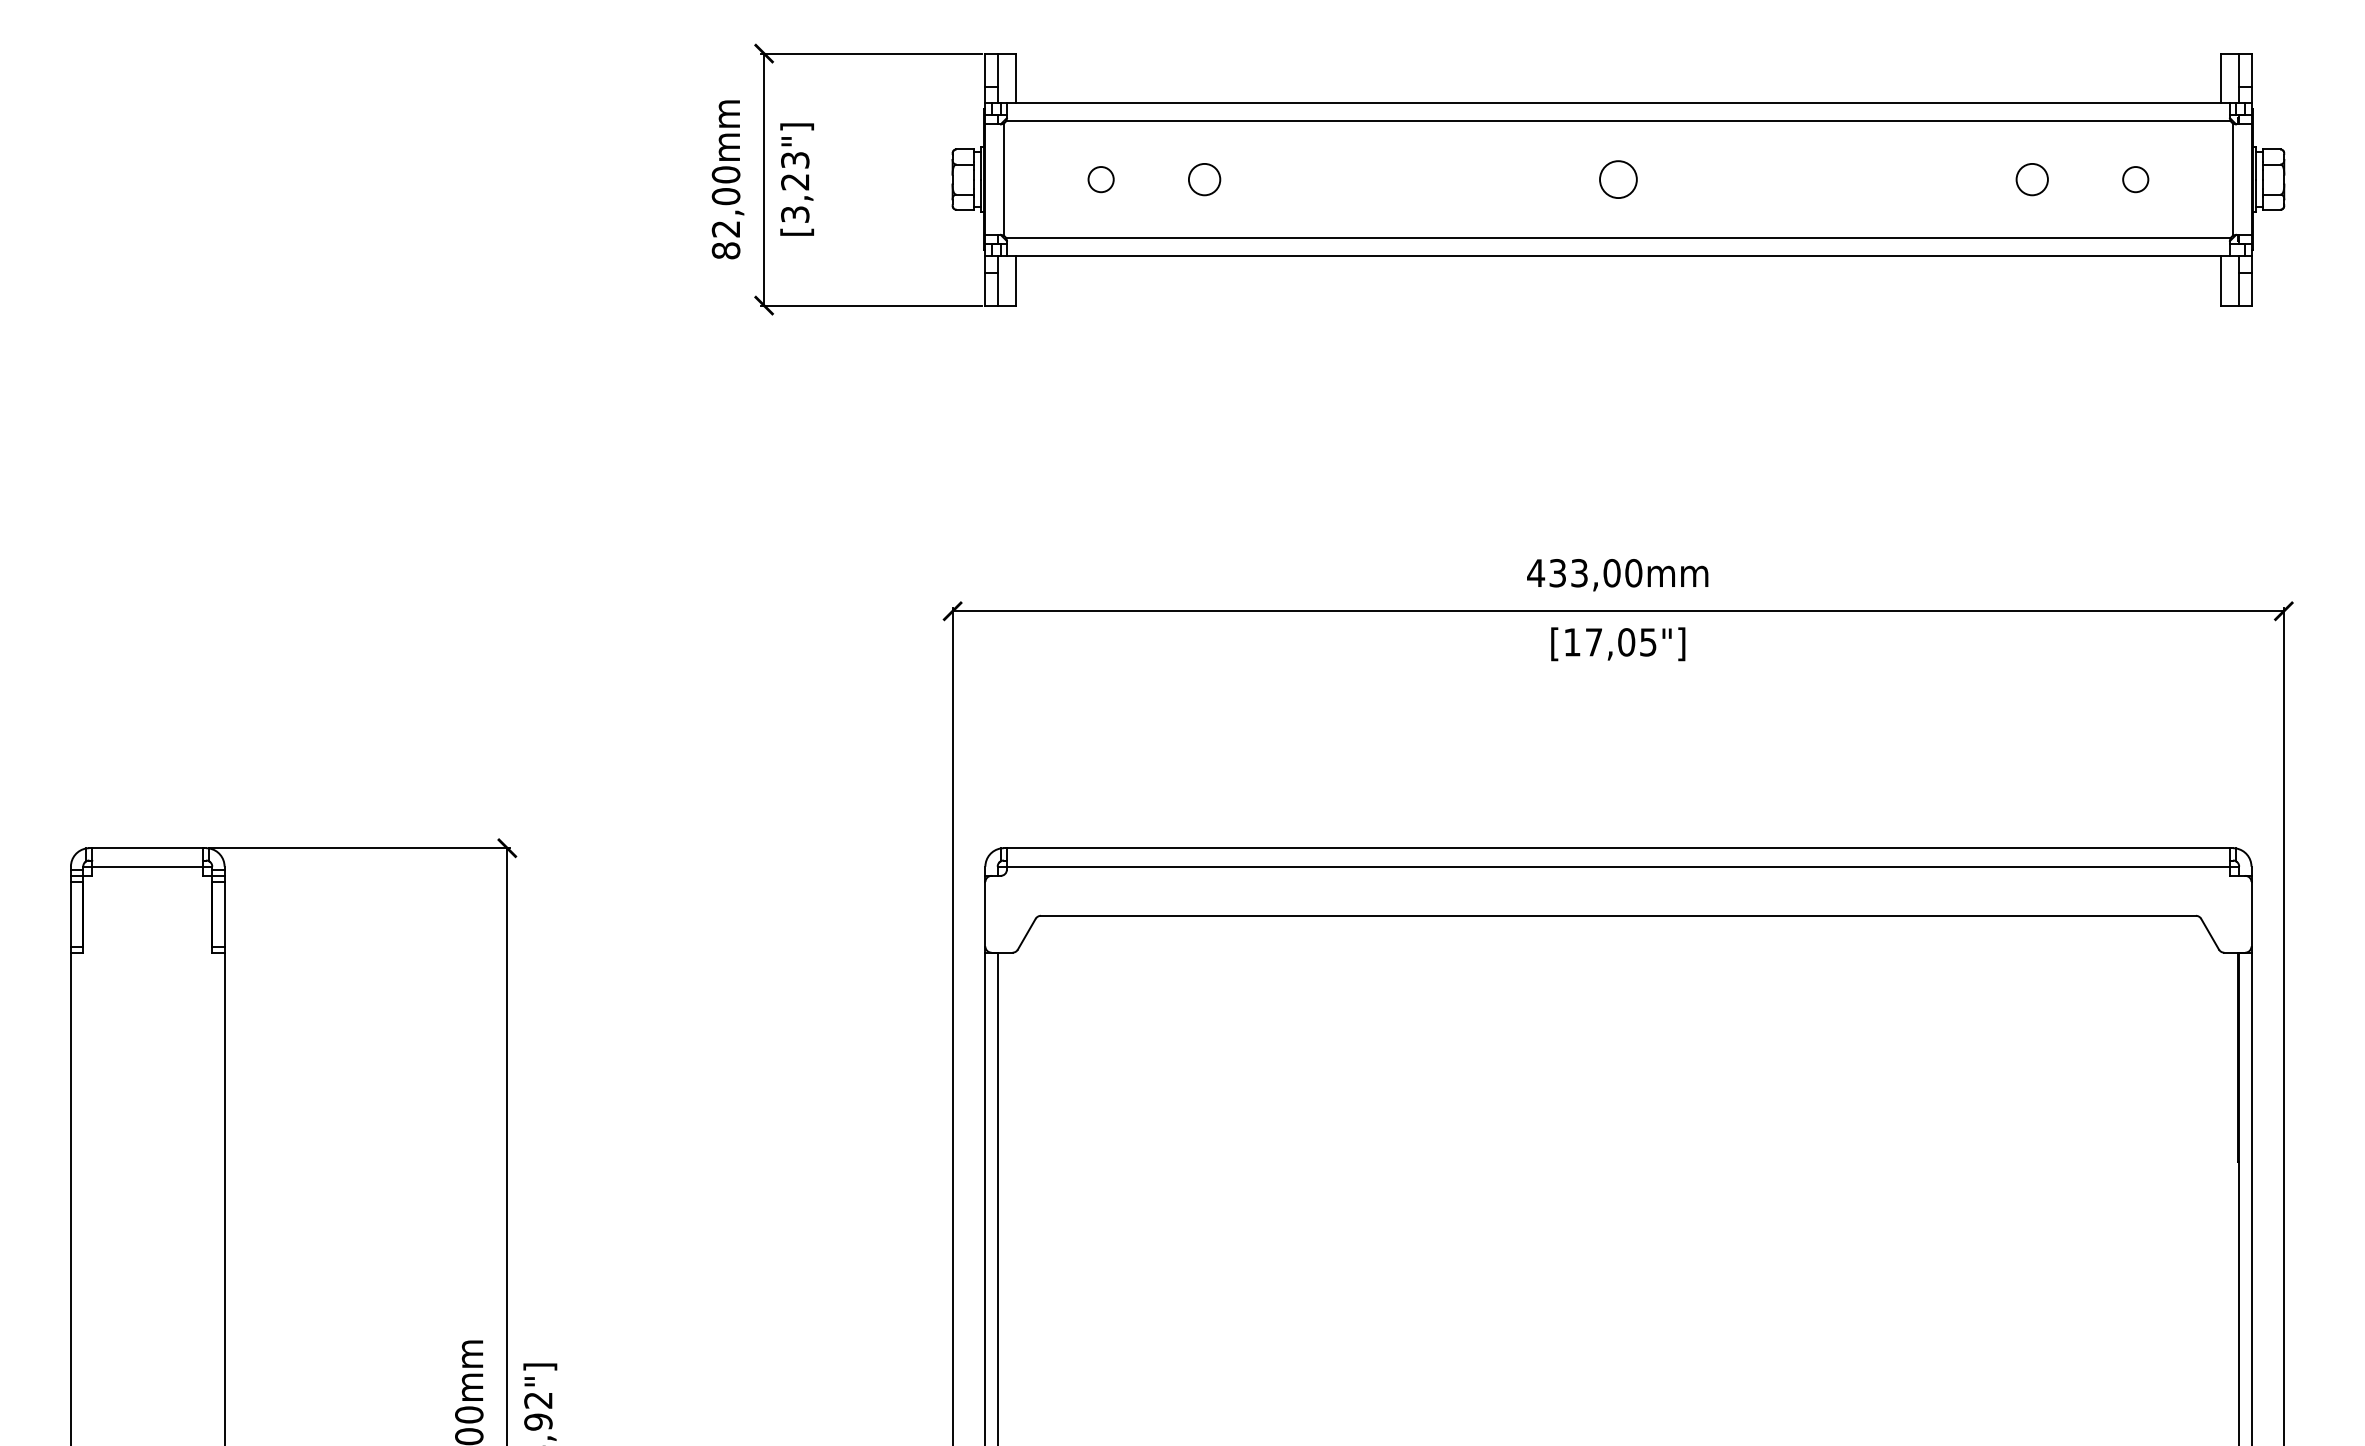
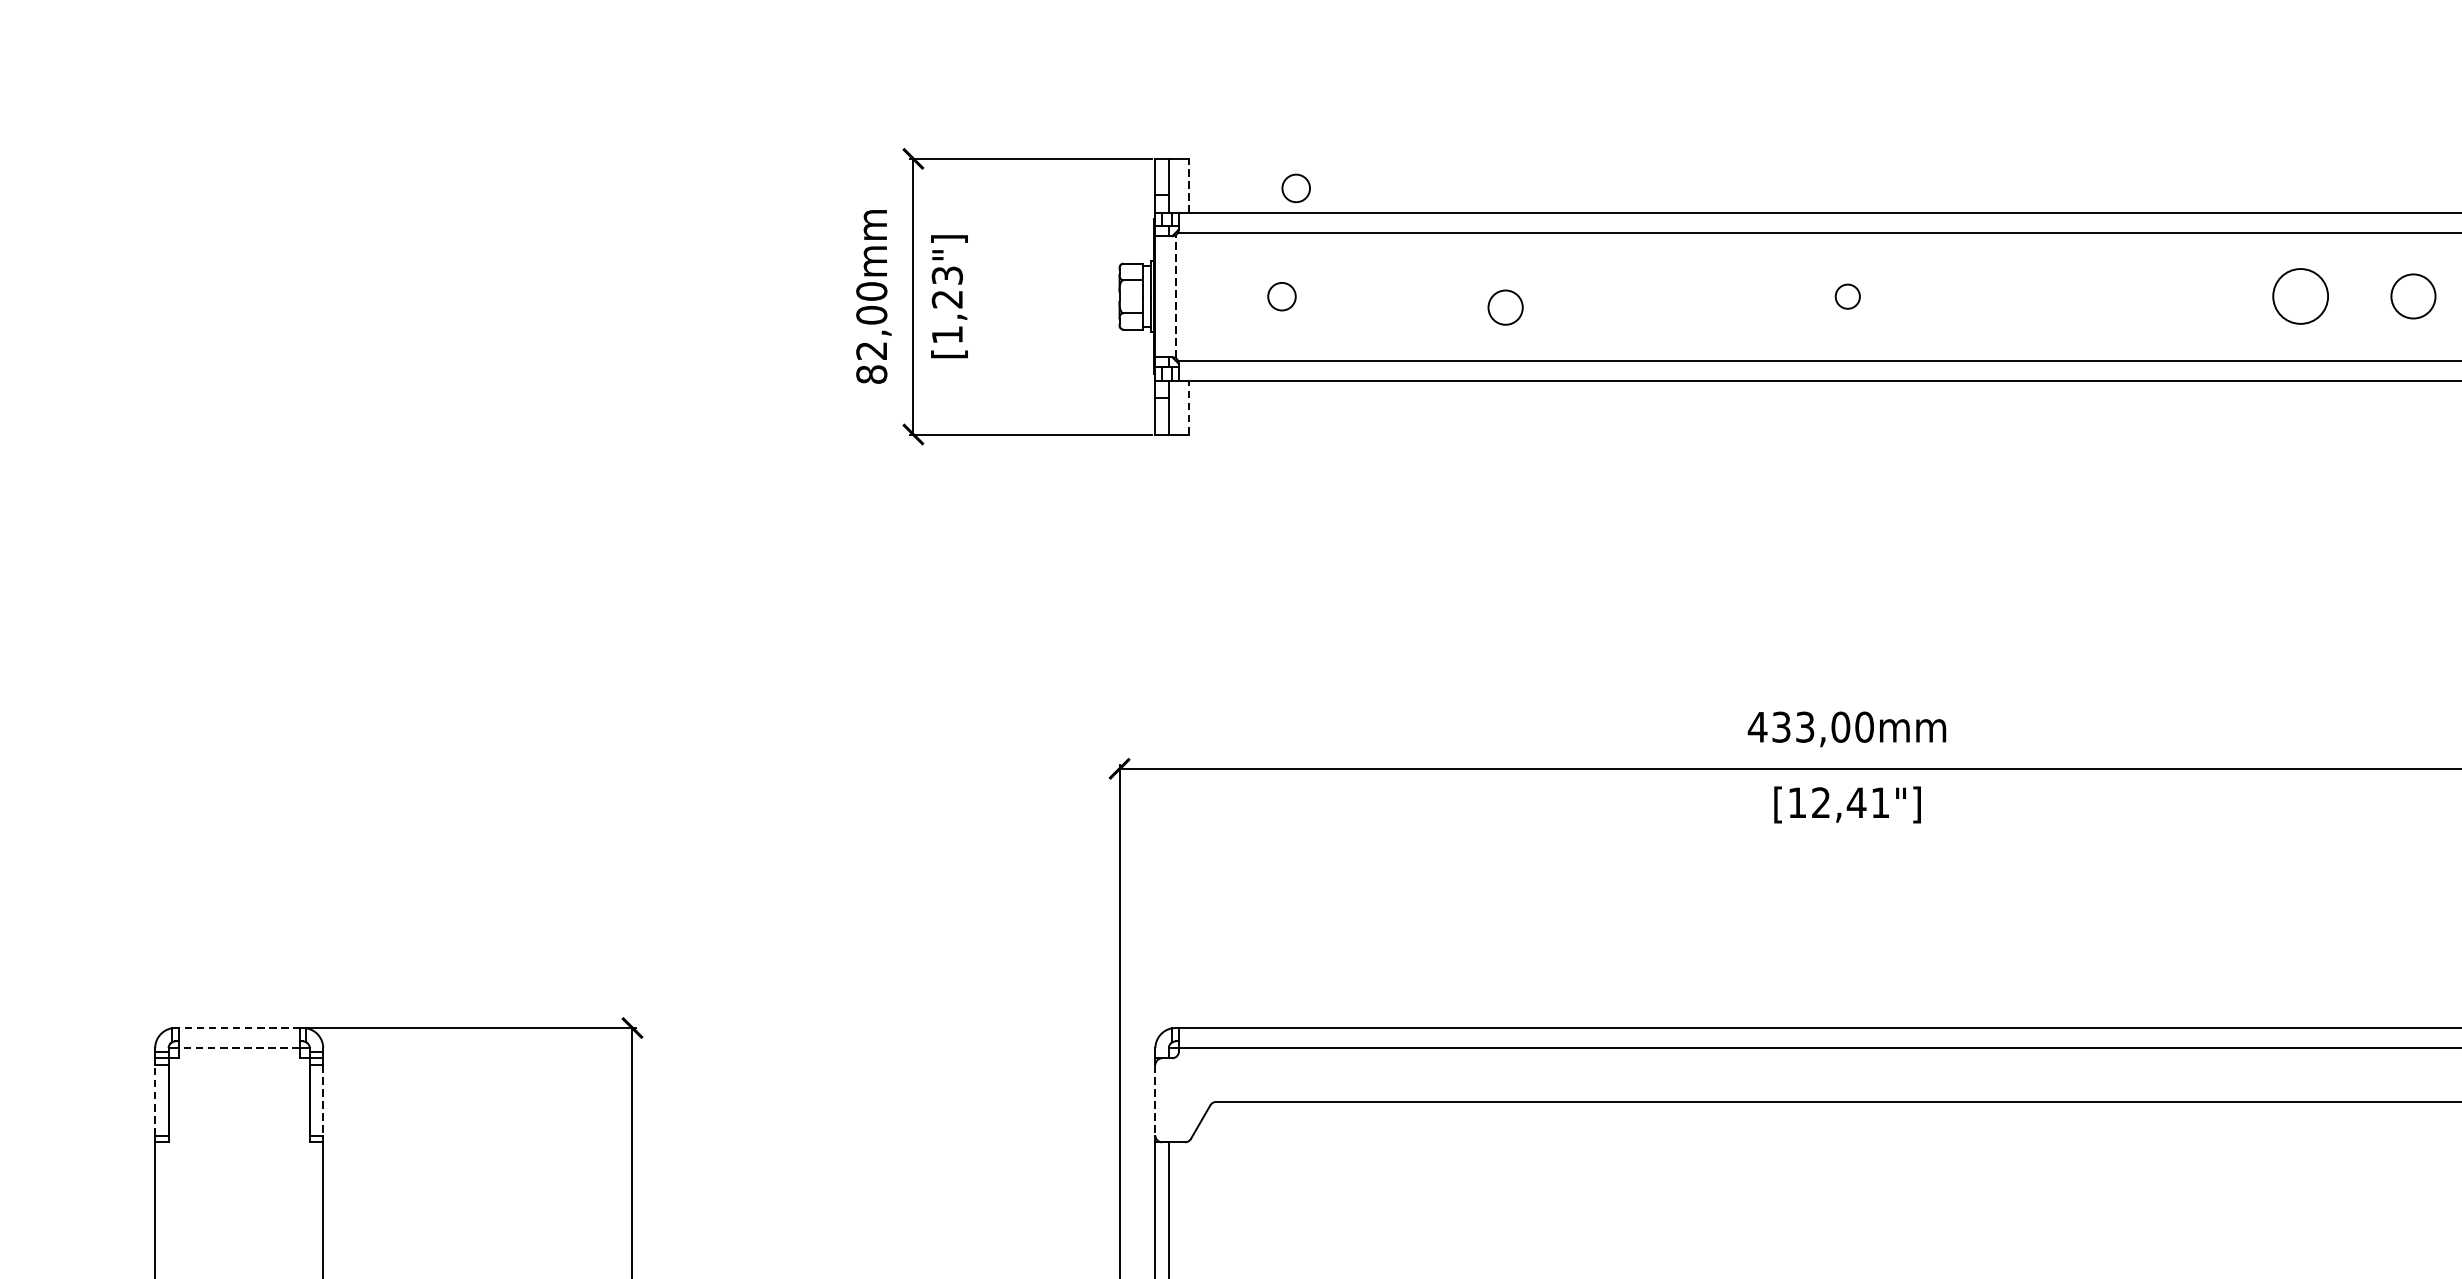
line: (1016, 78) -> (1189, 186), solid -> dashed
circle: (1113, 80) -> (1295, 188), added
line: (1003, 179) -> (1175, 296), solid -> dashed
circle: (1204, 179) -> (1505, 307), moved
circle: (1618, 179) -> (1847, 296), size x0.6
circle: (2031, 179) -> (2299, 296), size x1.6
circle: (2135, 179) -> (2413, 296), size x1.6
text: (795, 214) -> (947, 334), [3,23"] -> [1,23"]
line: (1016, 281) -> (1189, 408), solid -> dashed
text: (1620, 642) -> (1850, 803), [17,05"] -> [12,41"]
line: (147, 848) -> (238, 1028), solid -> dashed
line: (147, 866) -> (238, 1048), solid -> dashed
line: (70, 913) -> (154, 1099), solid -> dashed
line: (224, 914) -> (323, 1100), solid -> dashed
line: (985, 914) -> (1155, 1100), solid -> dashed

